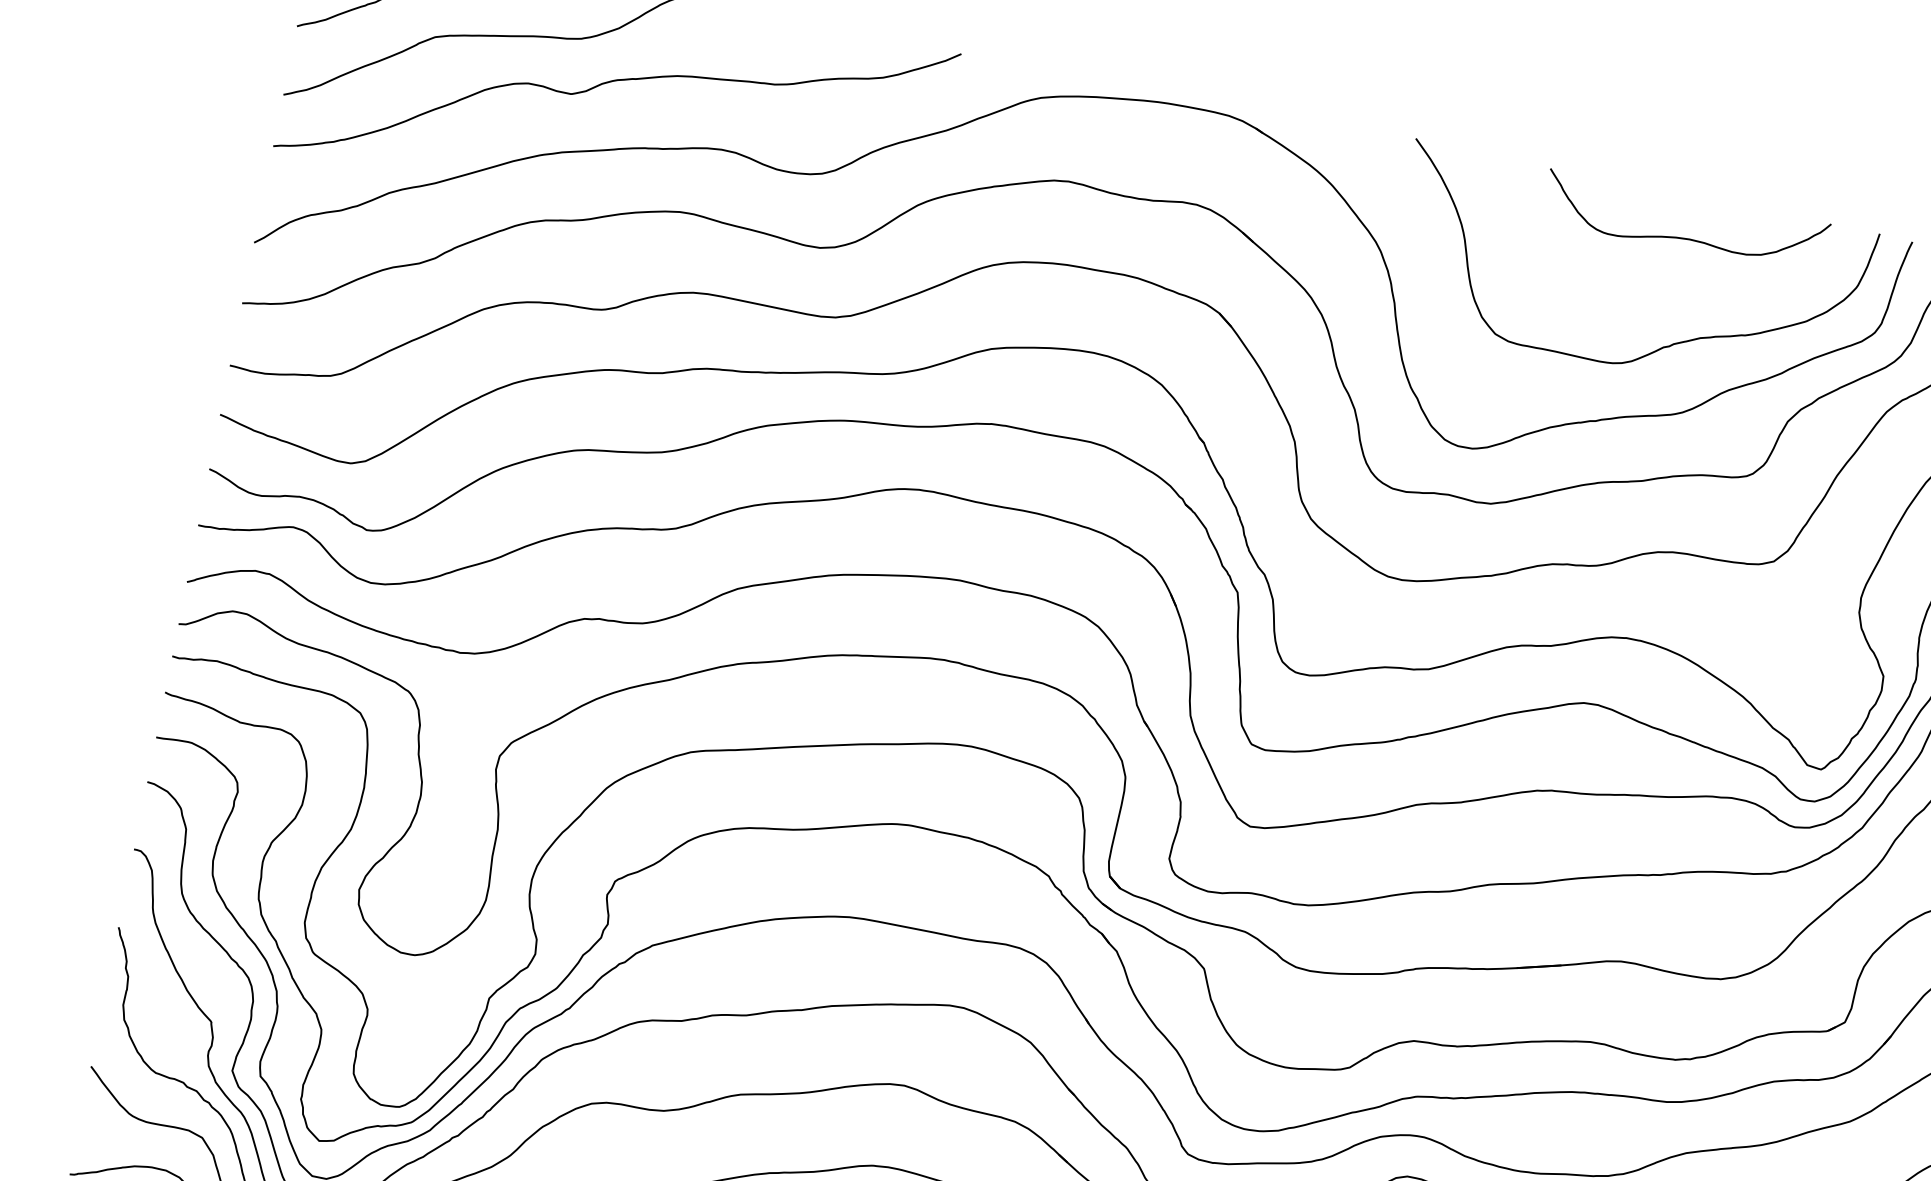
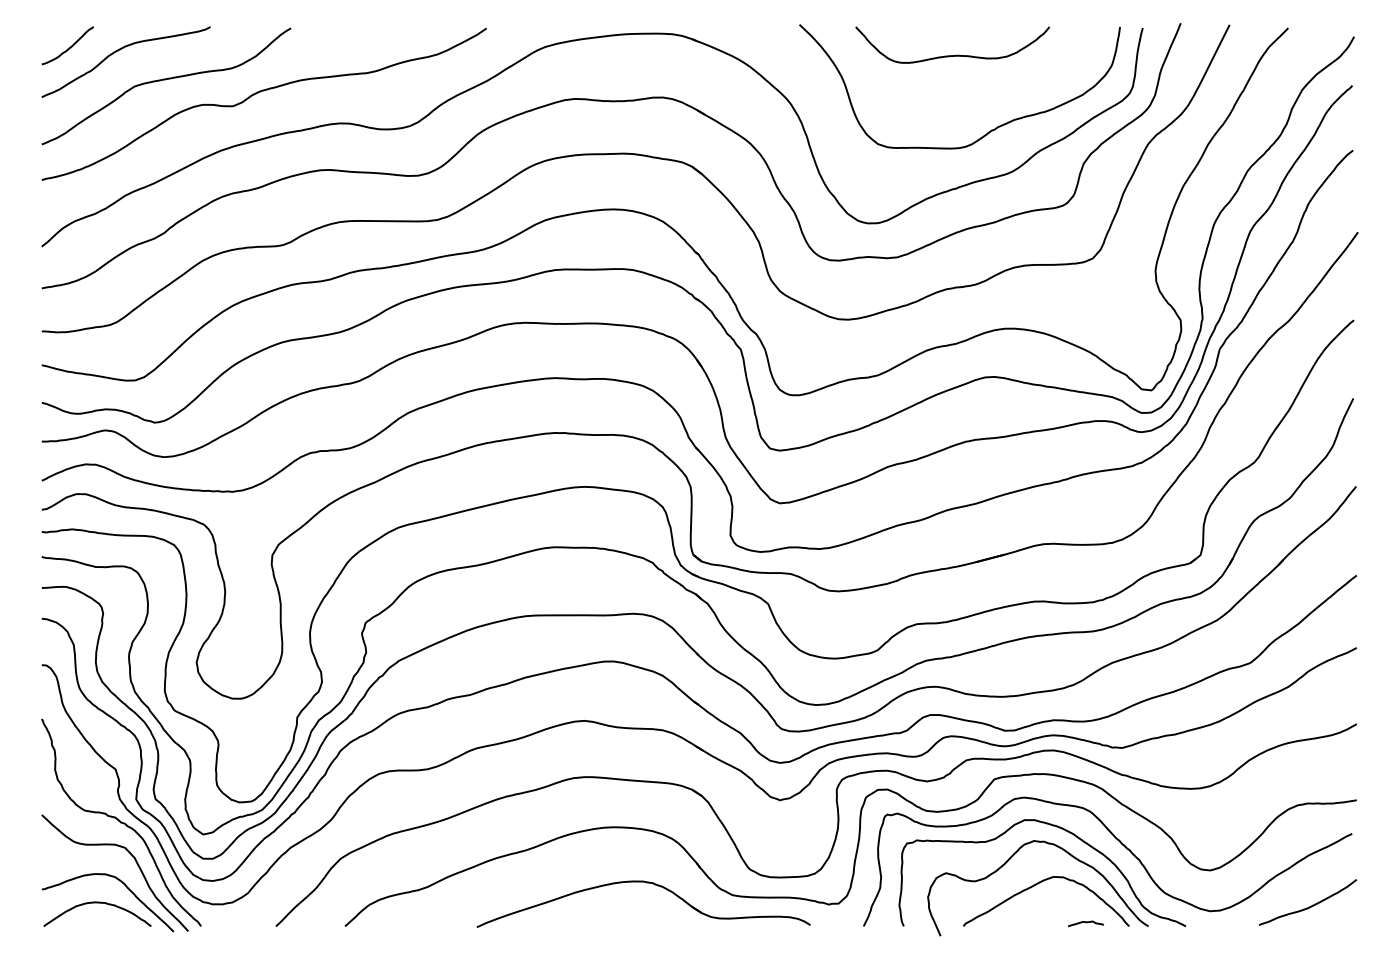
curve: (1688, 237) -> (956, 54), moved

